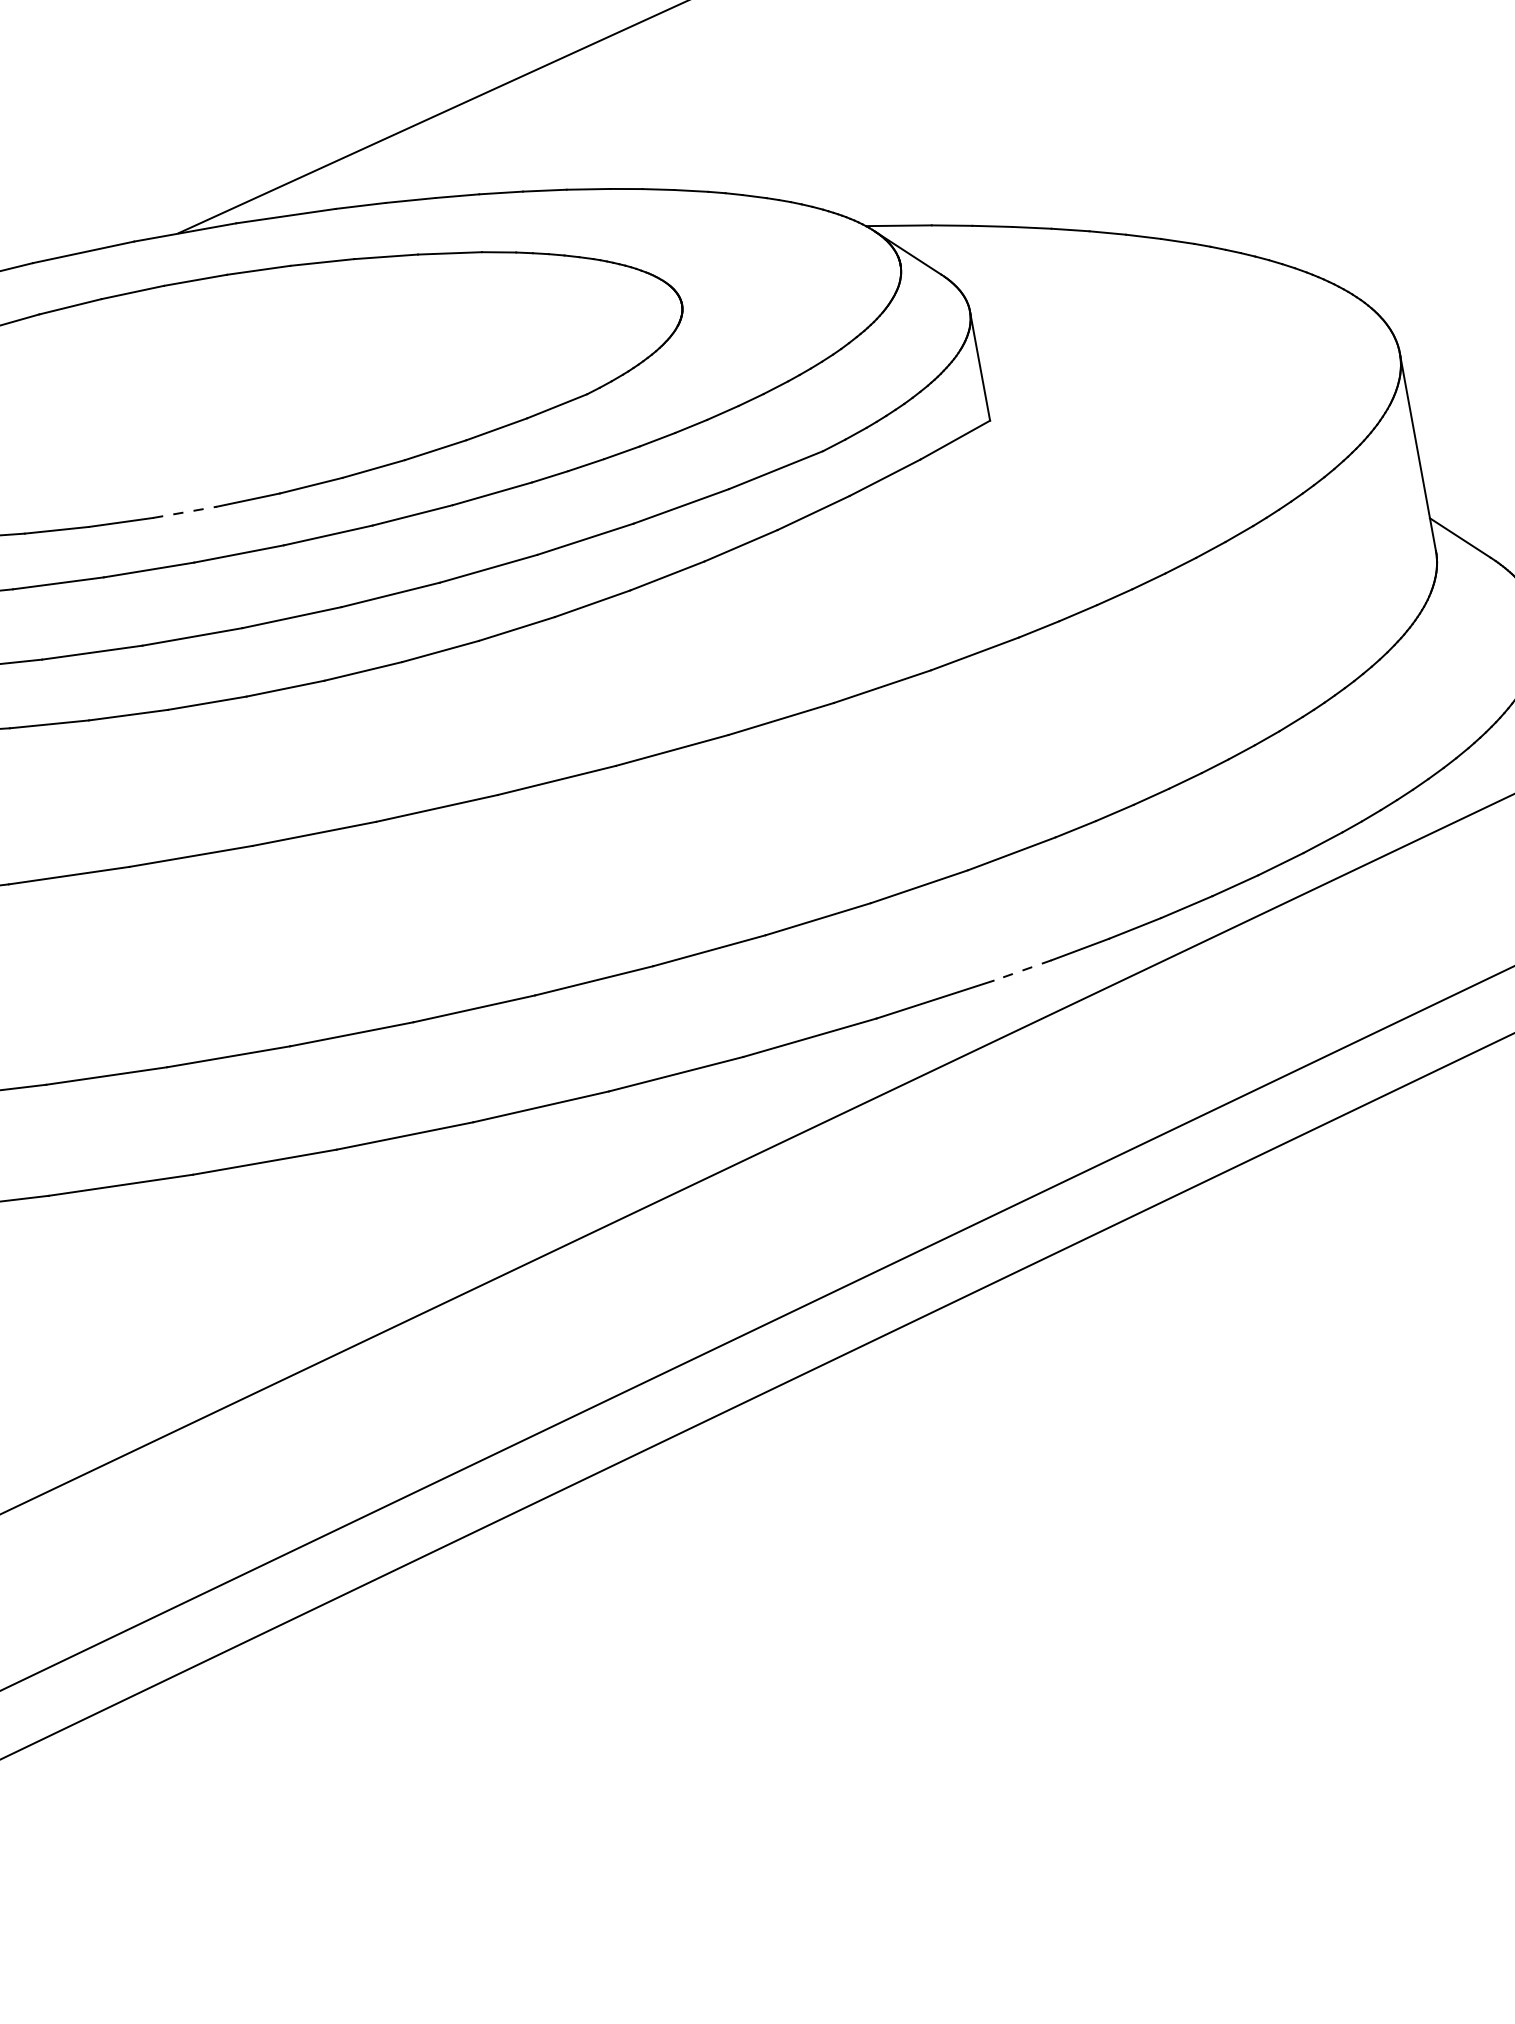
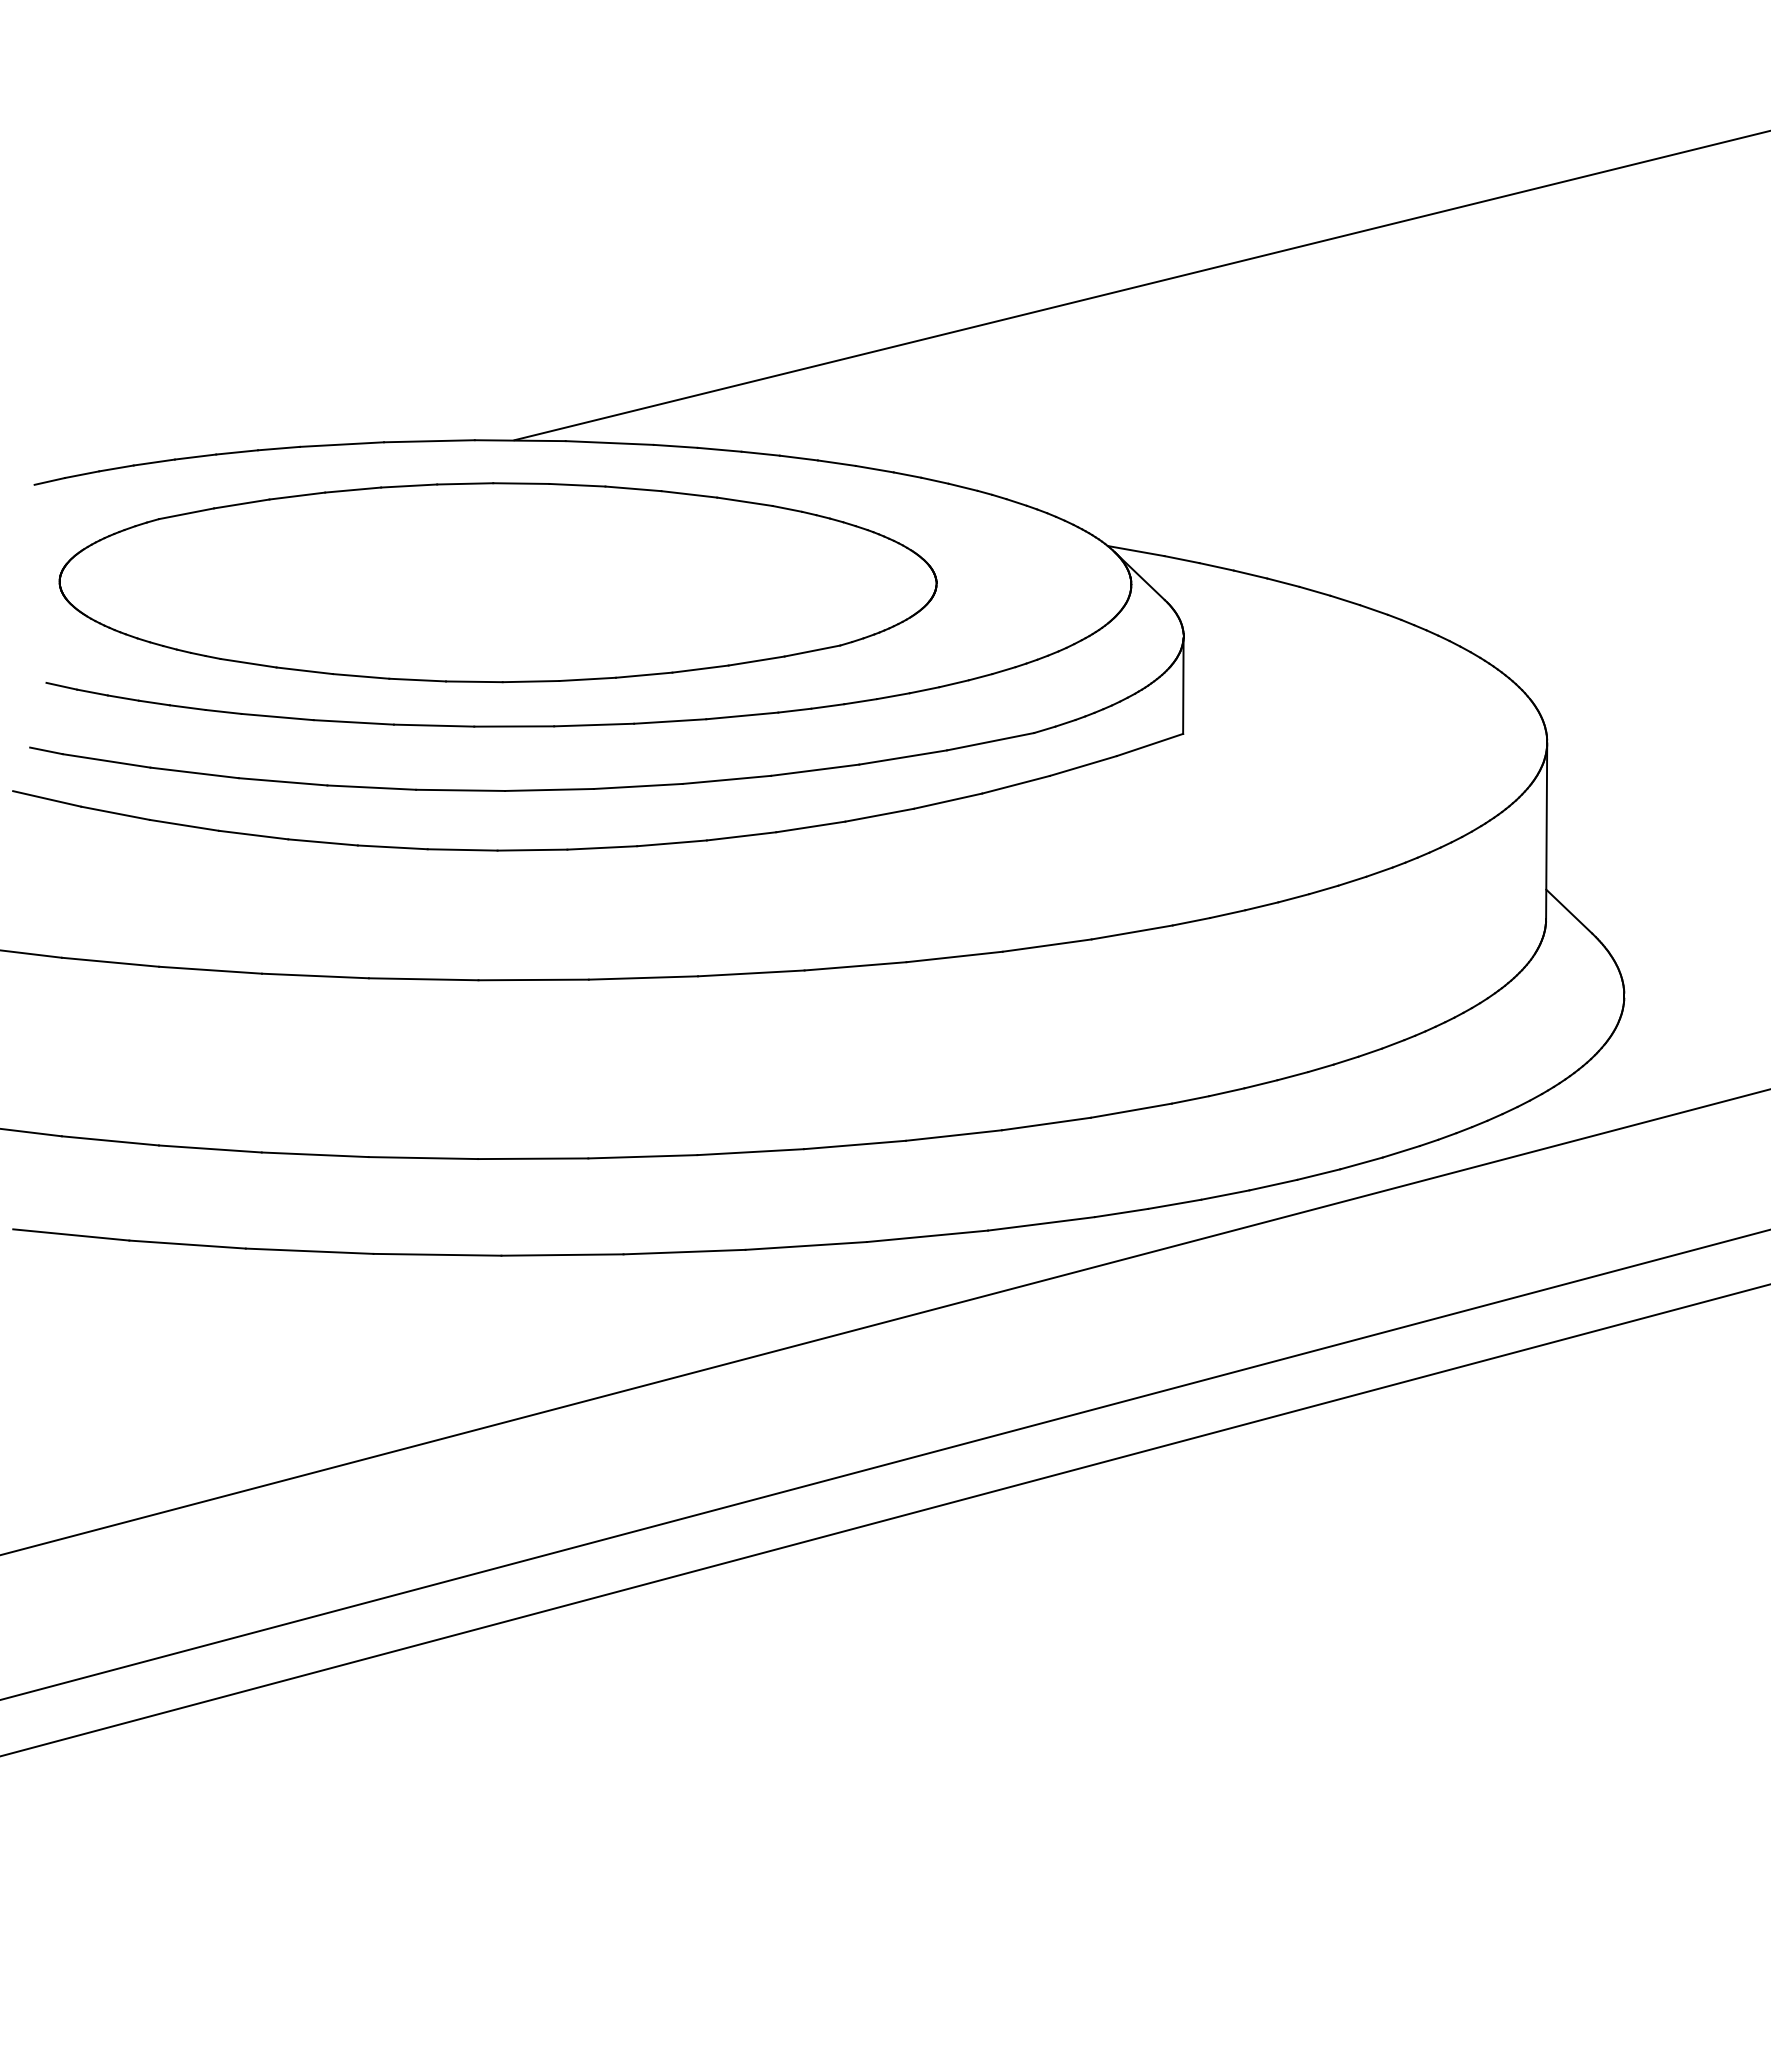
line: (184, 511) -> (474, 681), dashed -> solid
line: (1022, 971) -> (1121, 1213), dashed -> solid

